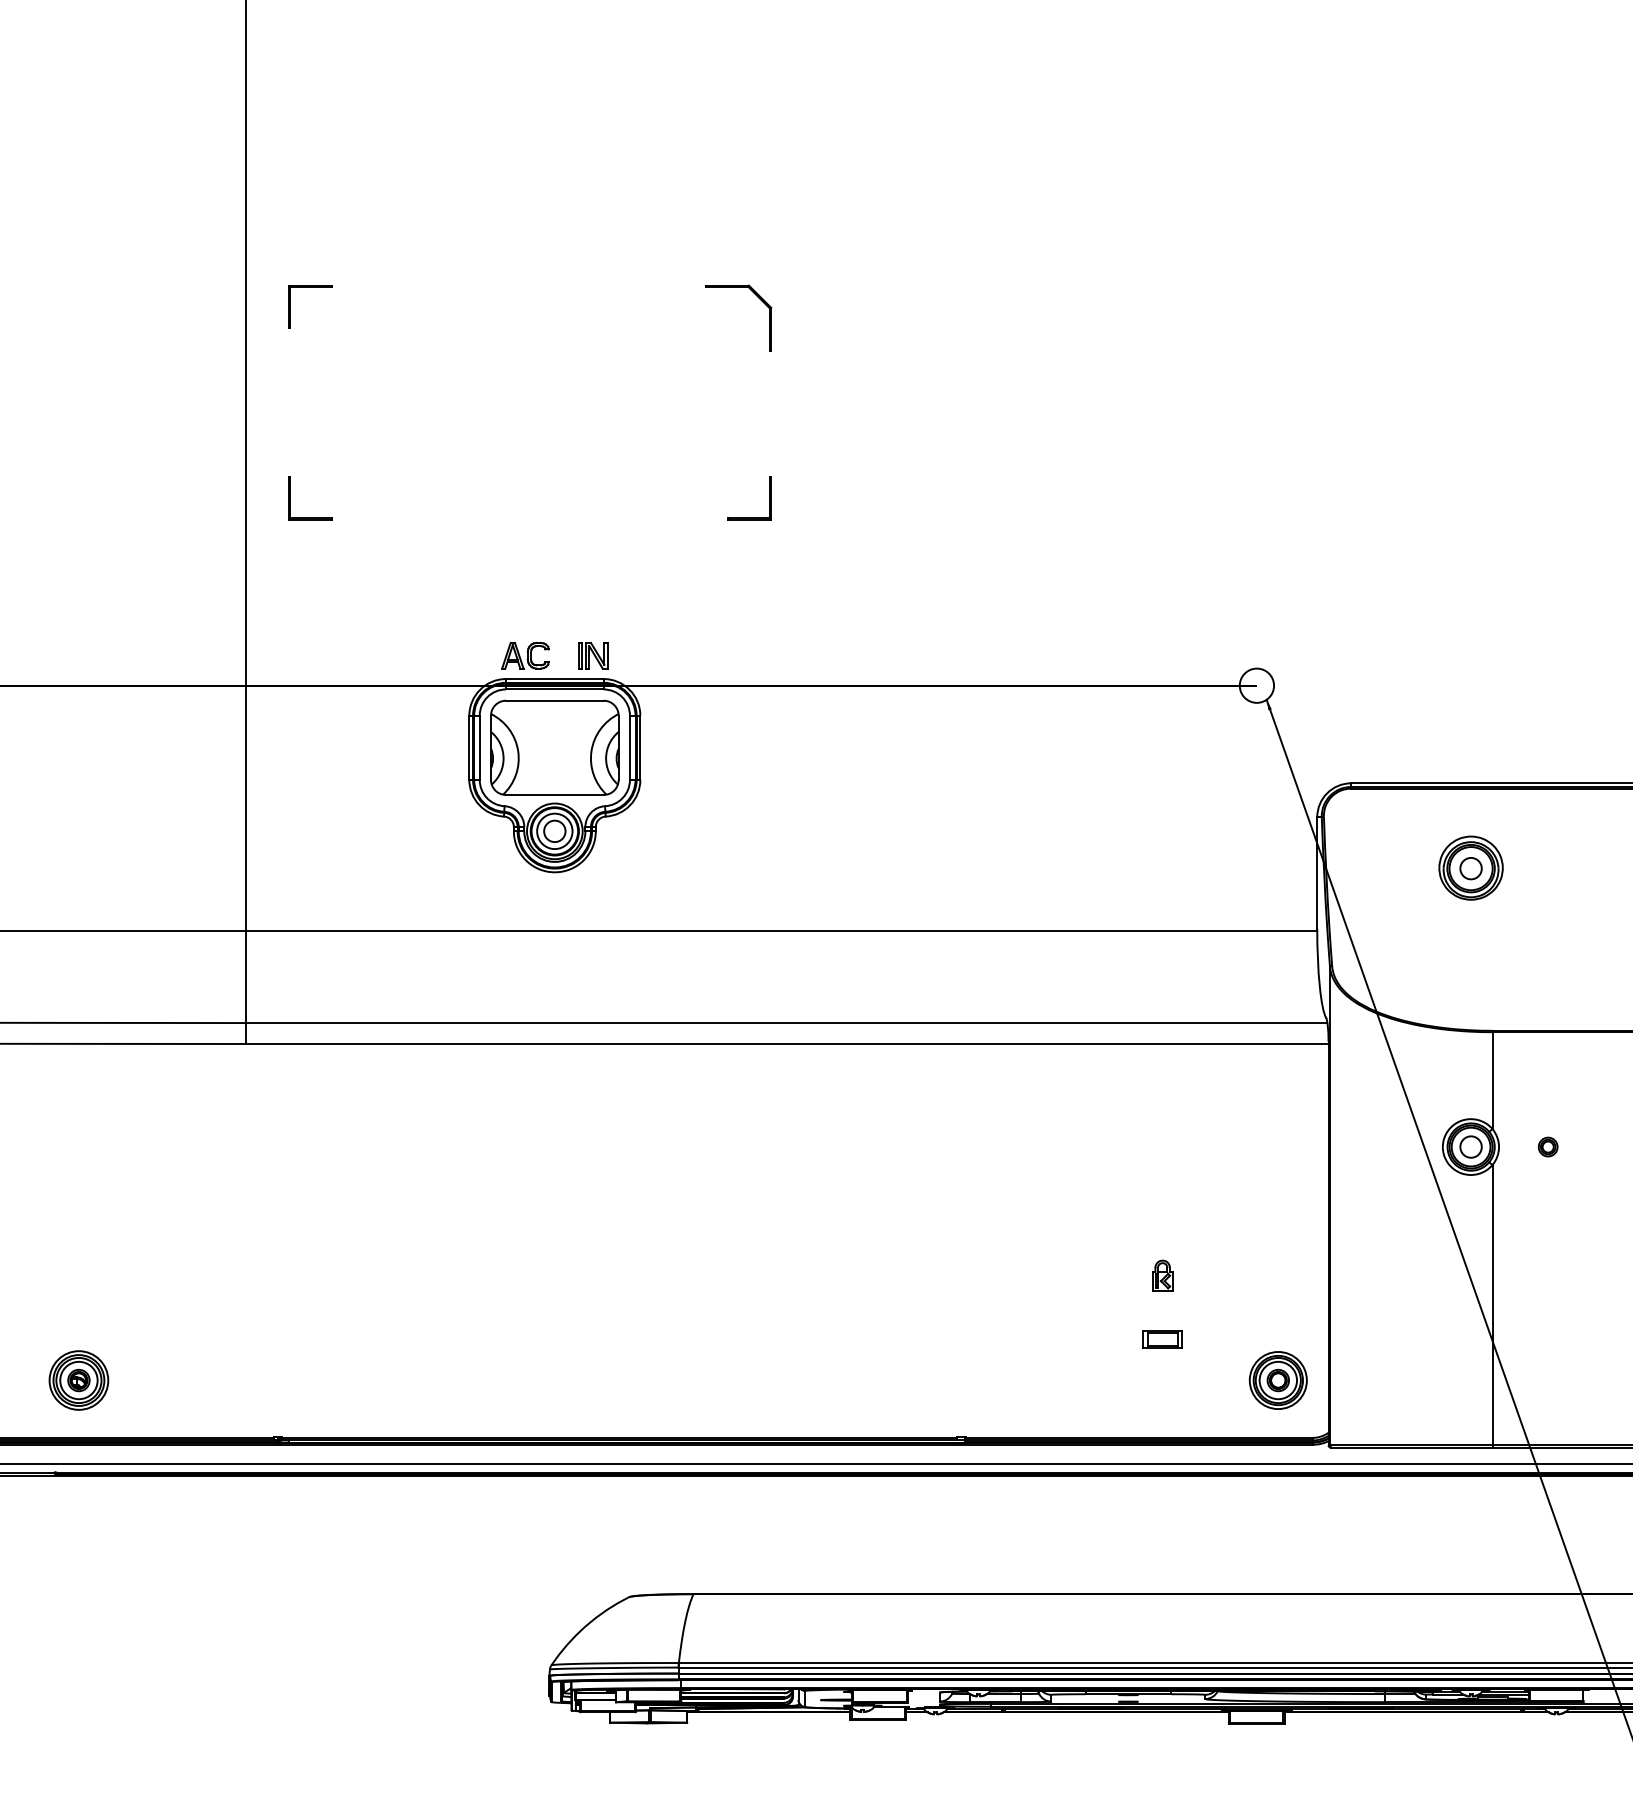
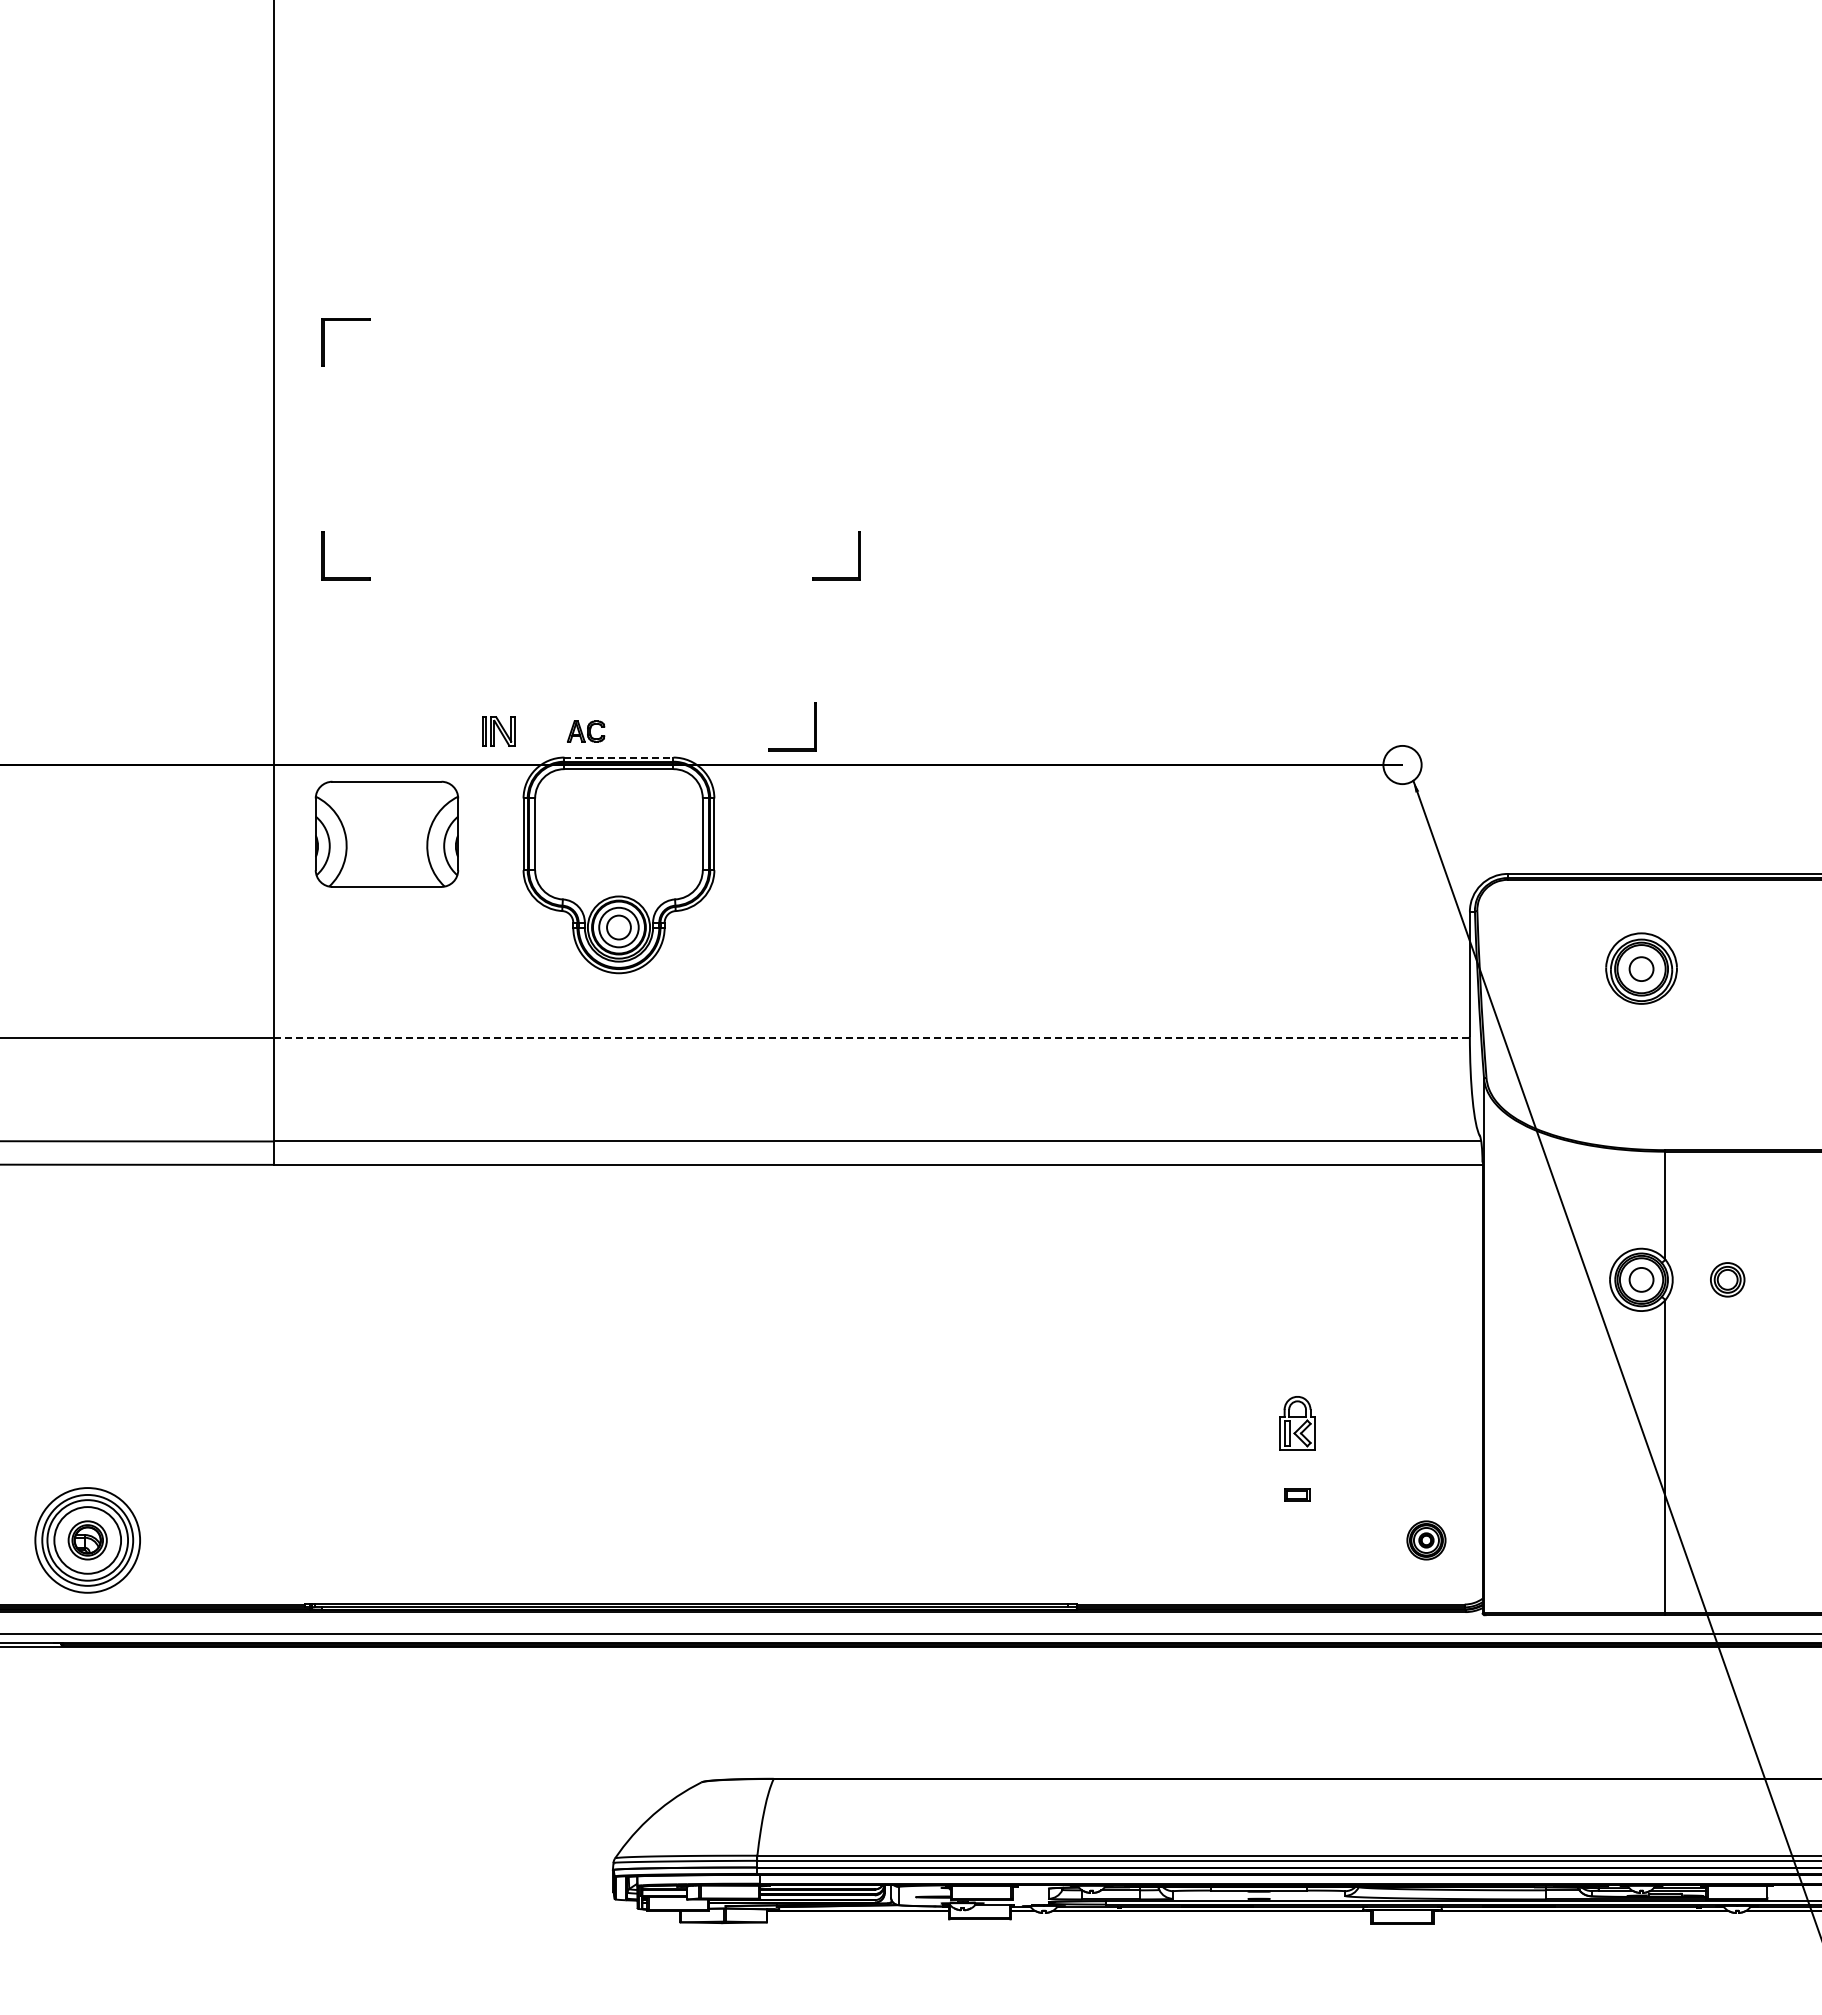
part: (758, 298) -> (846, 332), removed
part: (730, 651) -> (814, 726), added
part: (524, 655) -> (585, 731), size x0.7
part: (592, 655) -> (498, 731), moved
line: (555, 679) -> (619, 757), solid -> dashed
part: (554, 747) -> (386, 833), moved
line: (782, 930) -> (872, 1038), solid -> dashed
part: (1548, 1146) -> (1727, 1279), size x1.6
part: (1161, 1274) -> (1296, 1422), size x1.6
part: (1162, 1339) -> (1297, 1494), size x0.6
part: (78, 1380) -> (87, 1540), size x1.6
part: (1278, 1380) -> (1426, 1540), size x0.6

